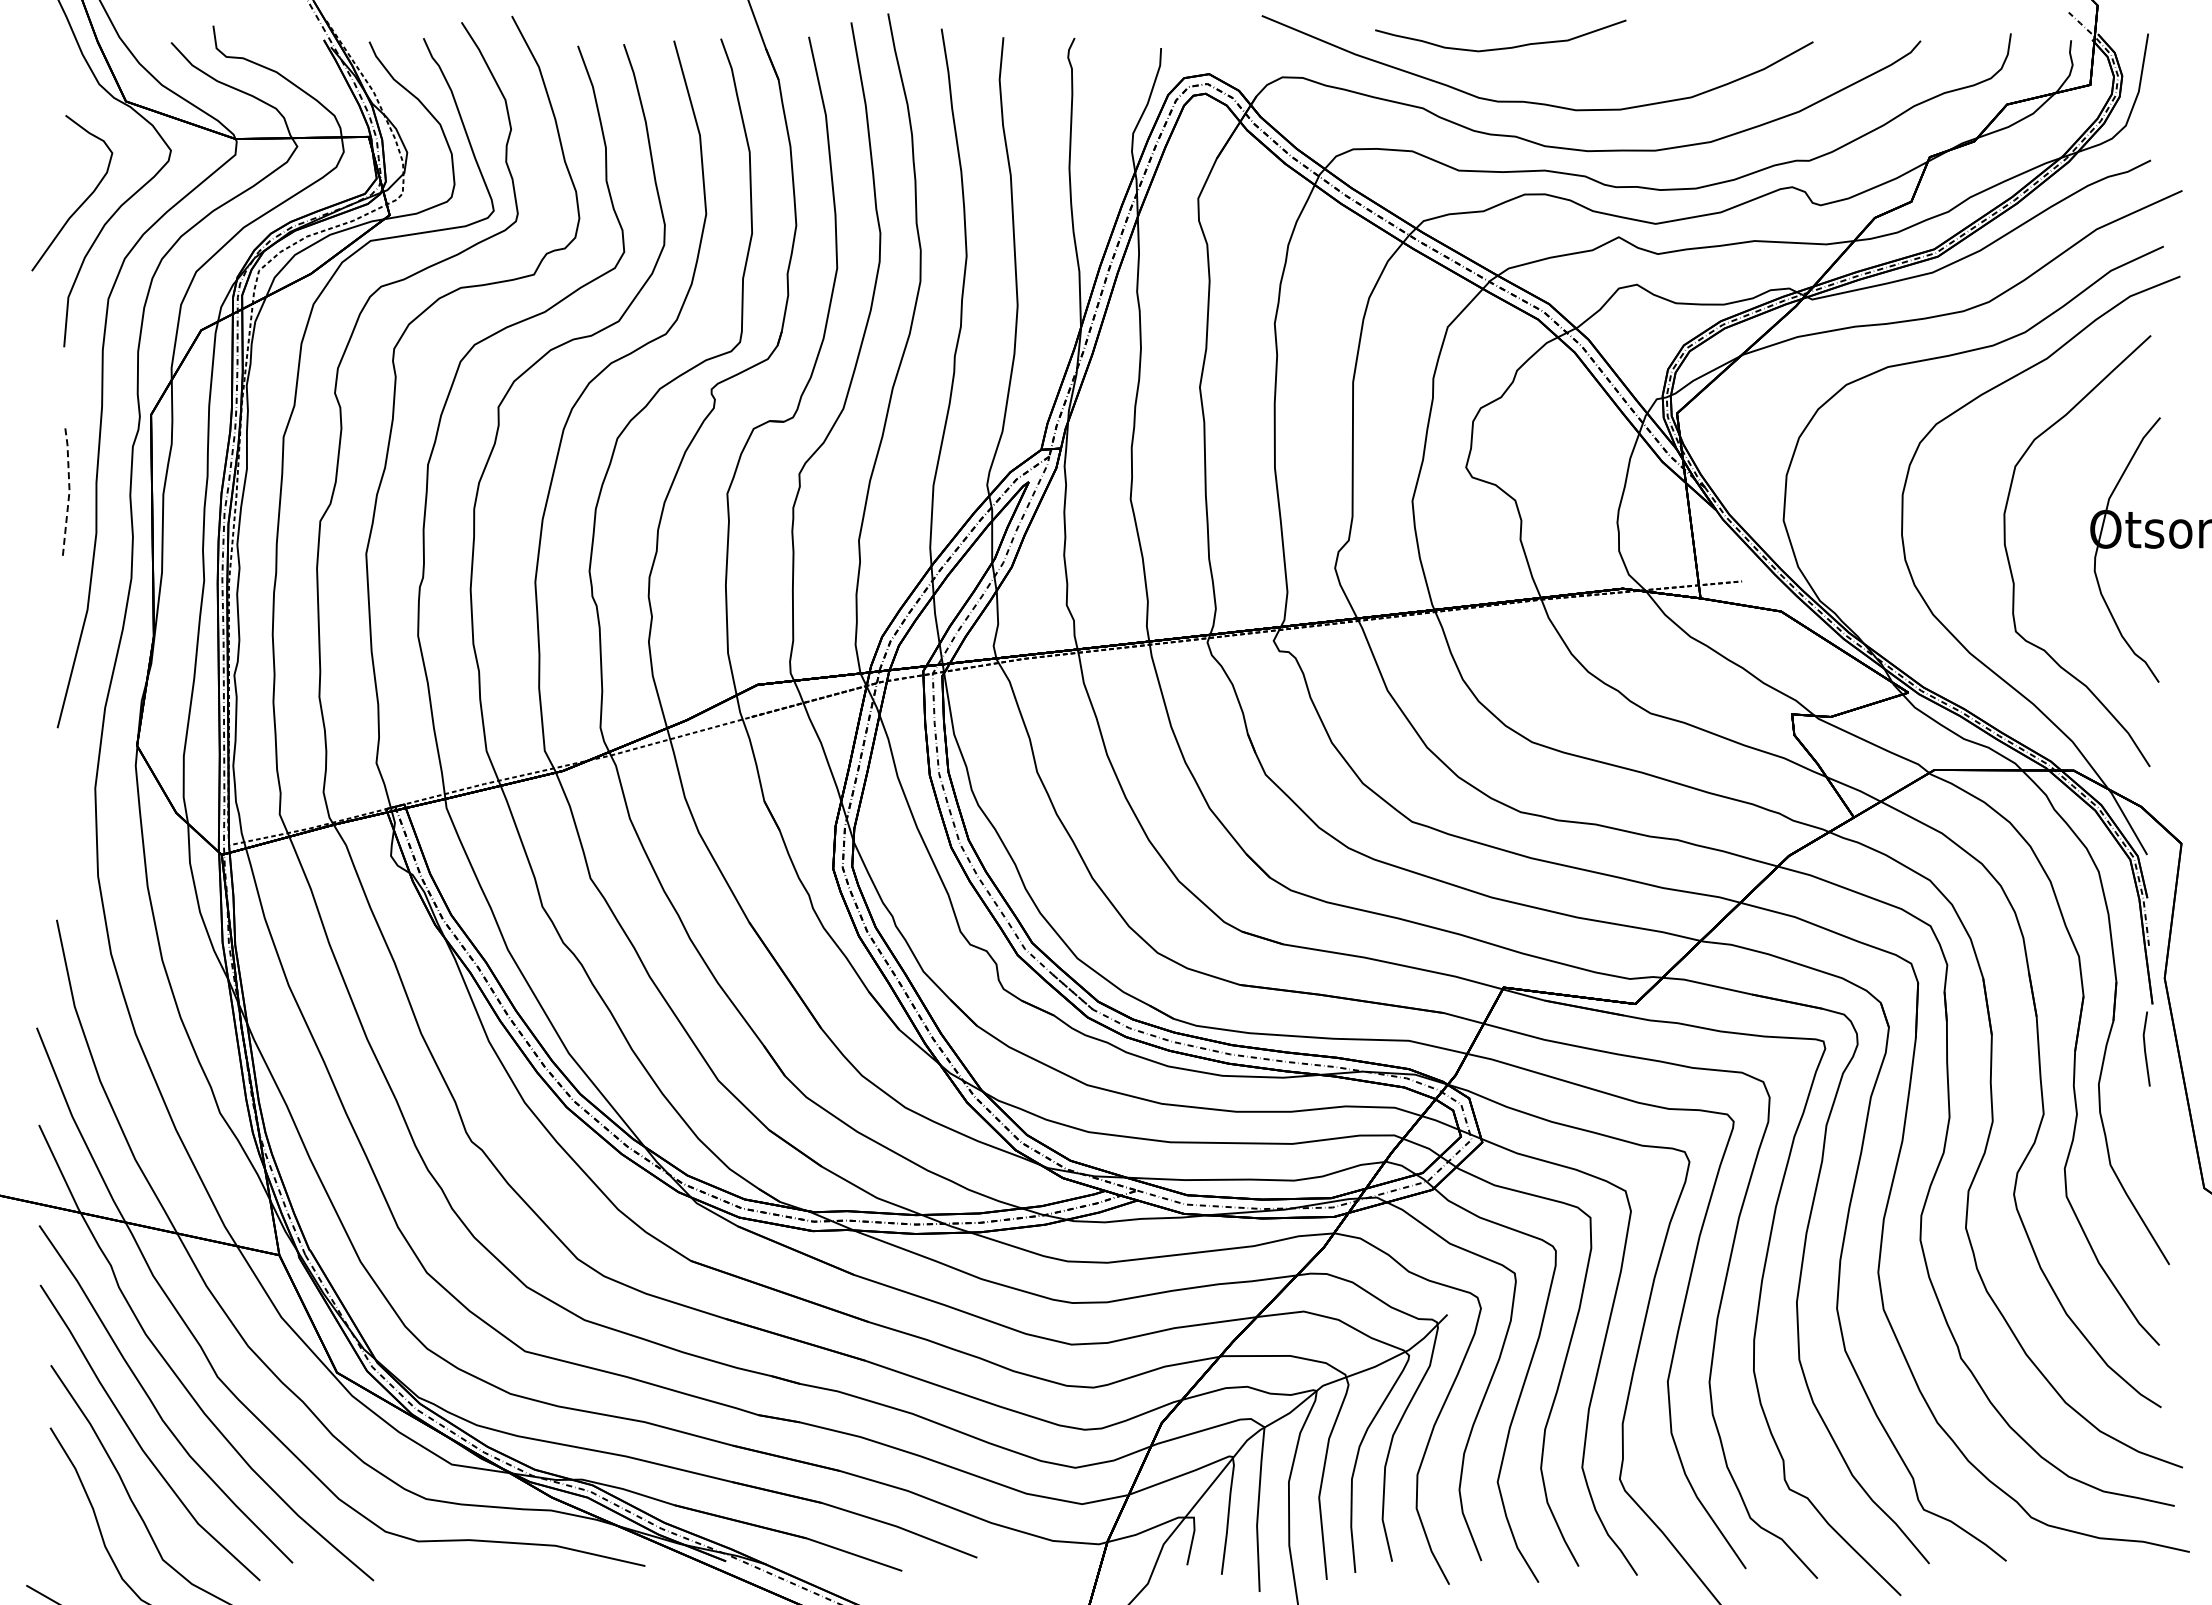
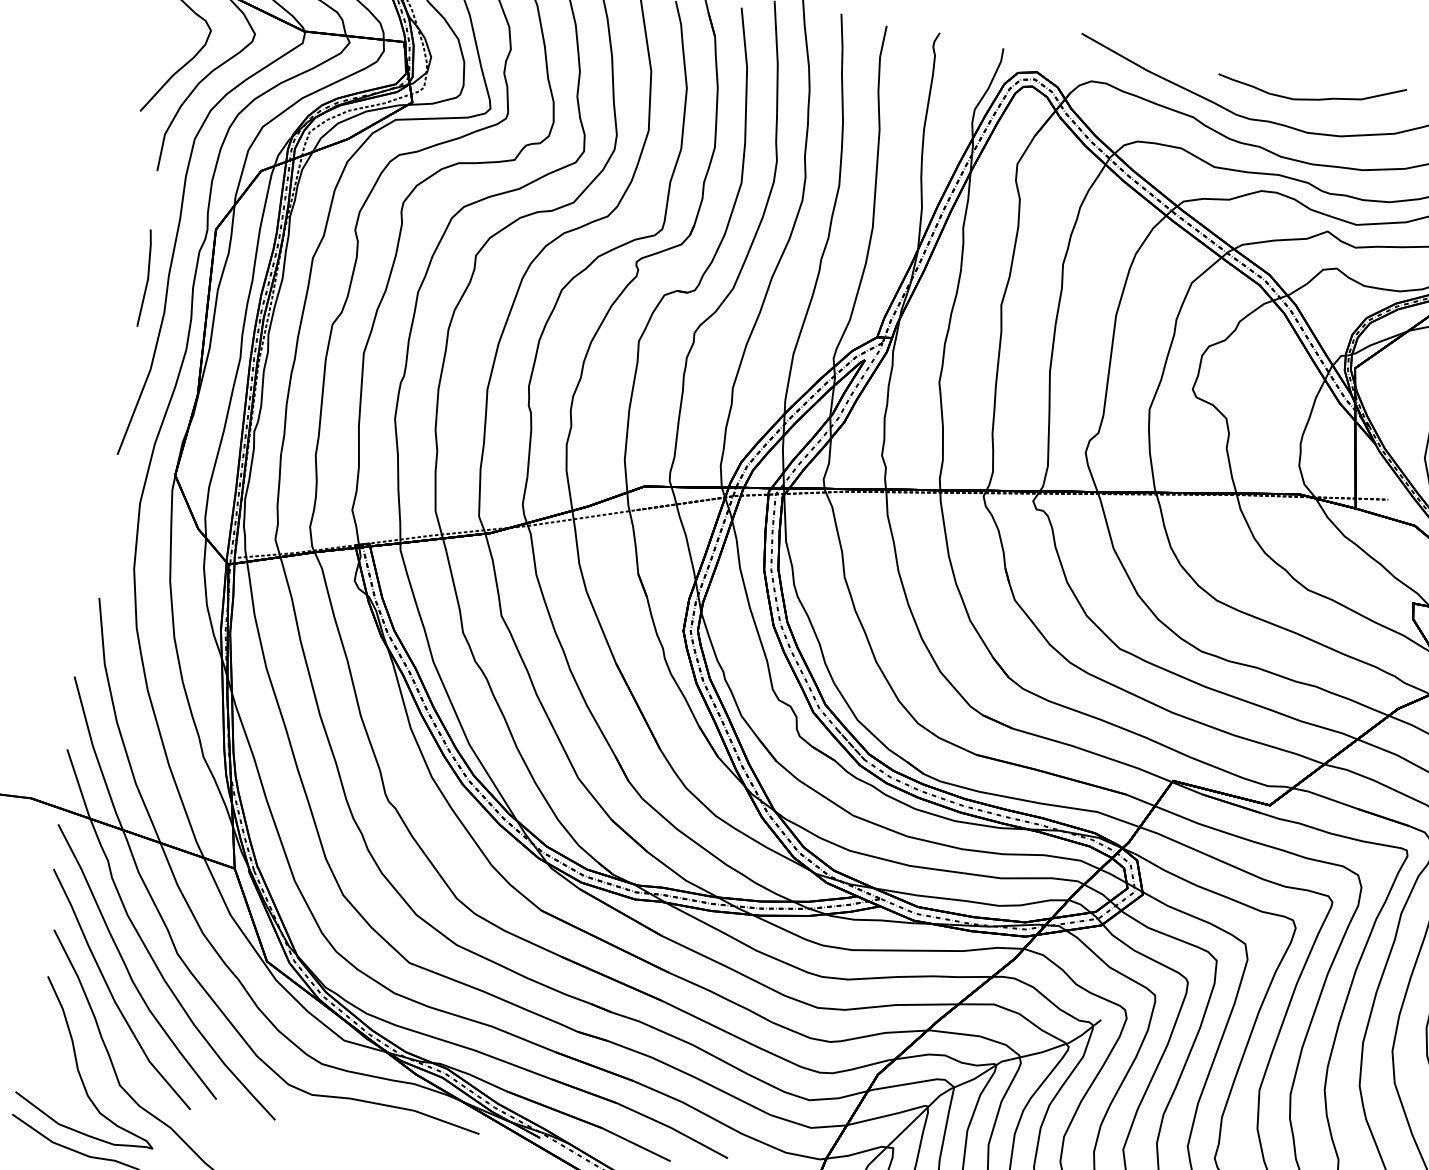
curve: (1502, 47) -> (1312, 98), moved
line: (69, 490) -> (148, 278), dashed -> solid

